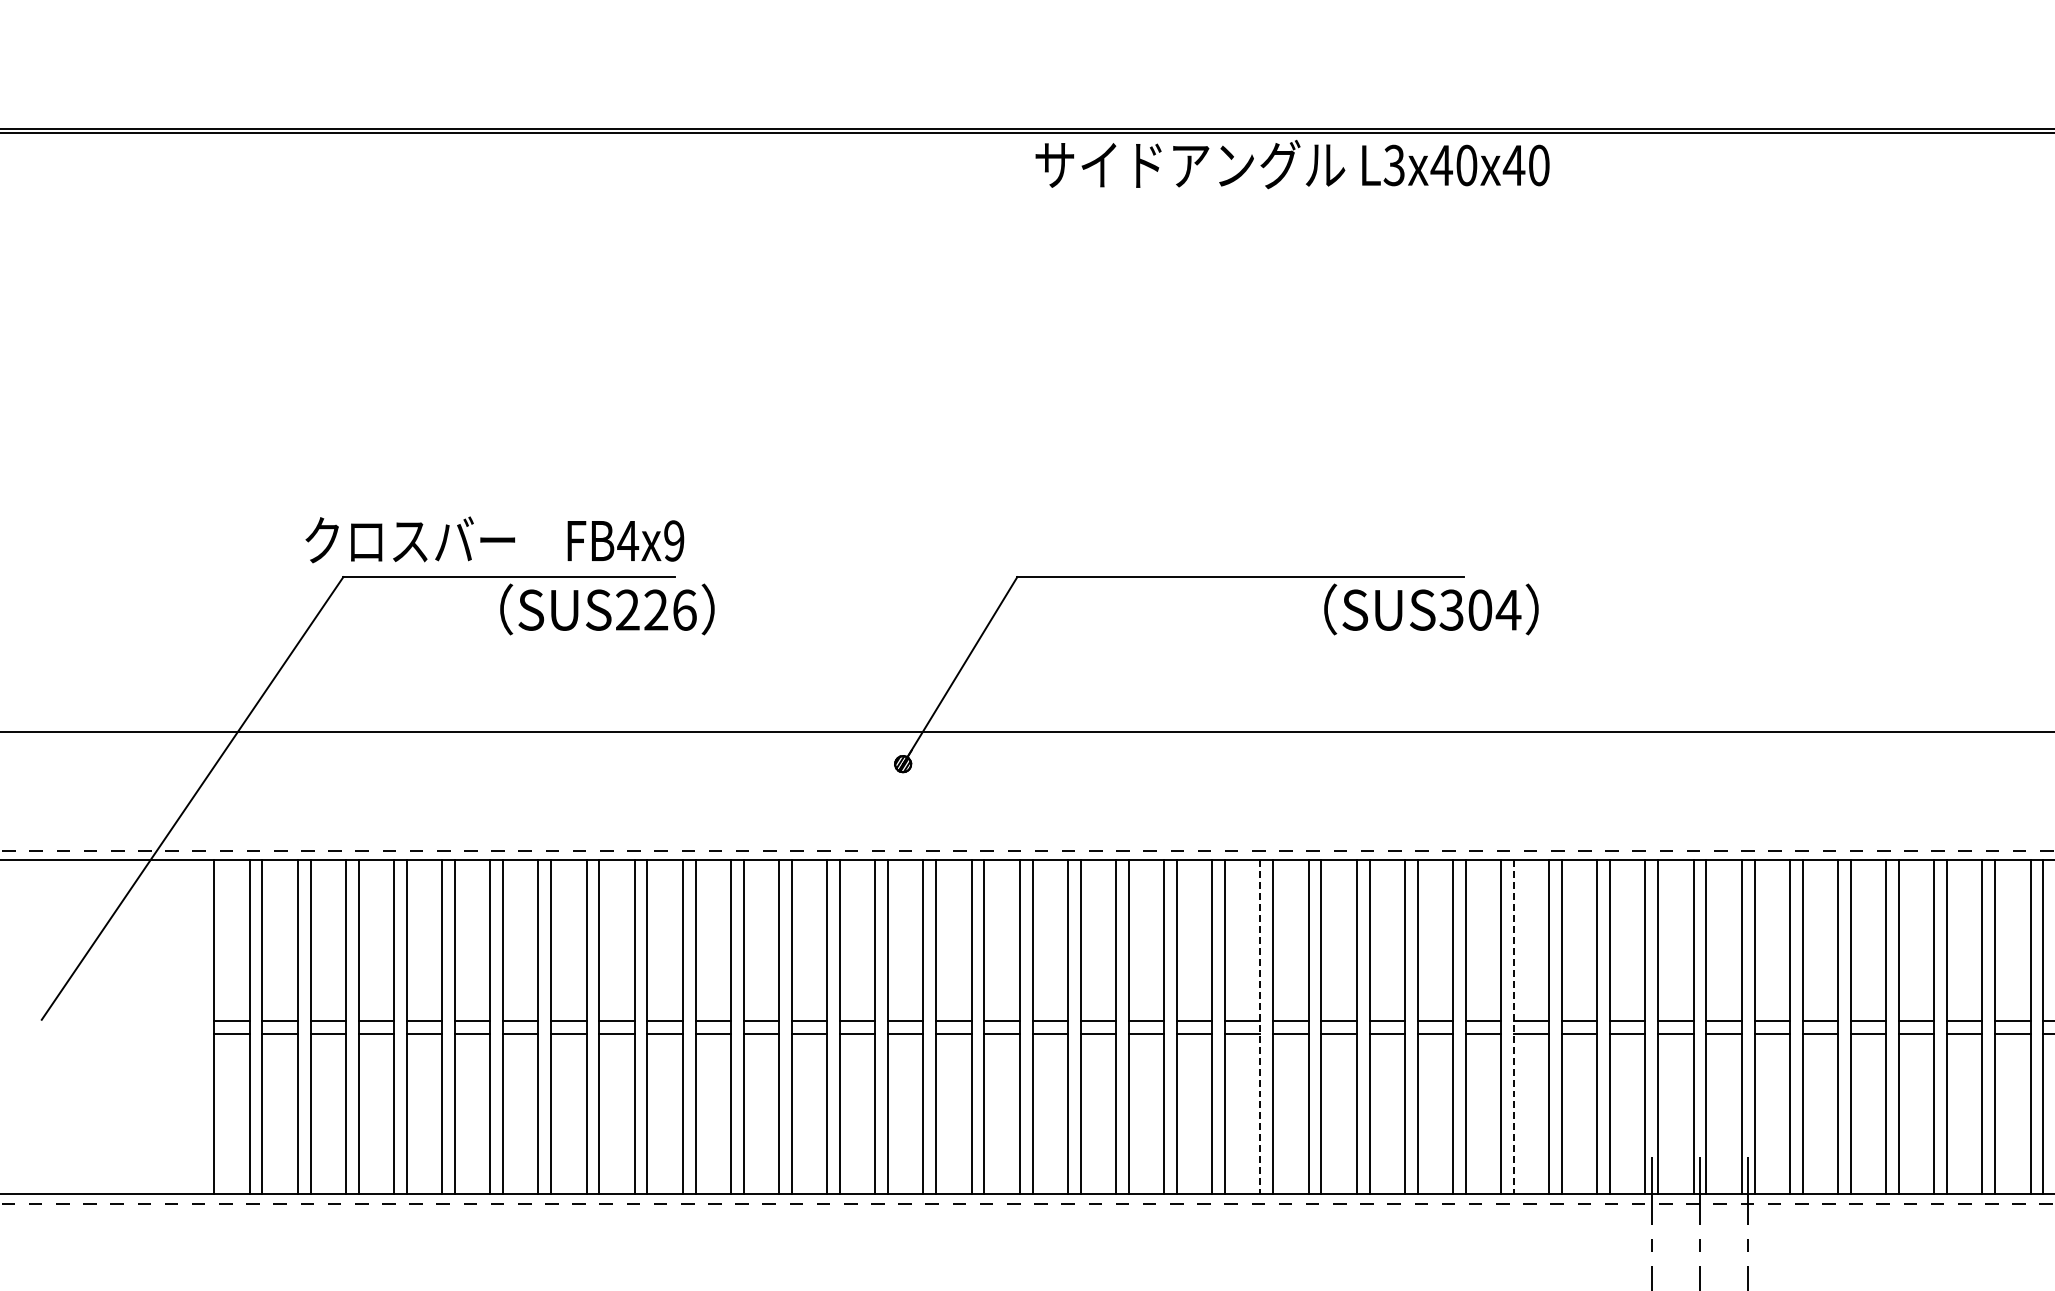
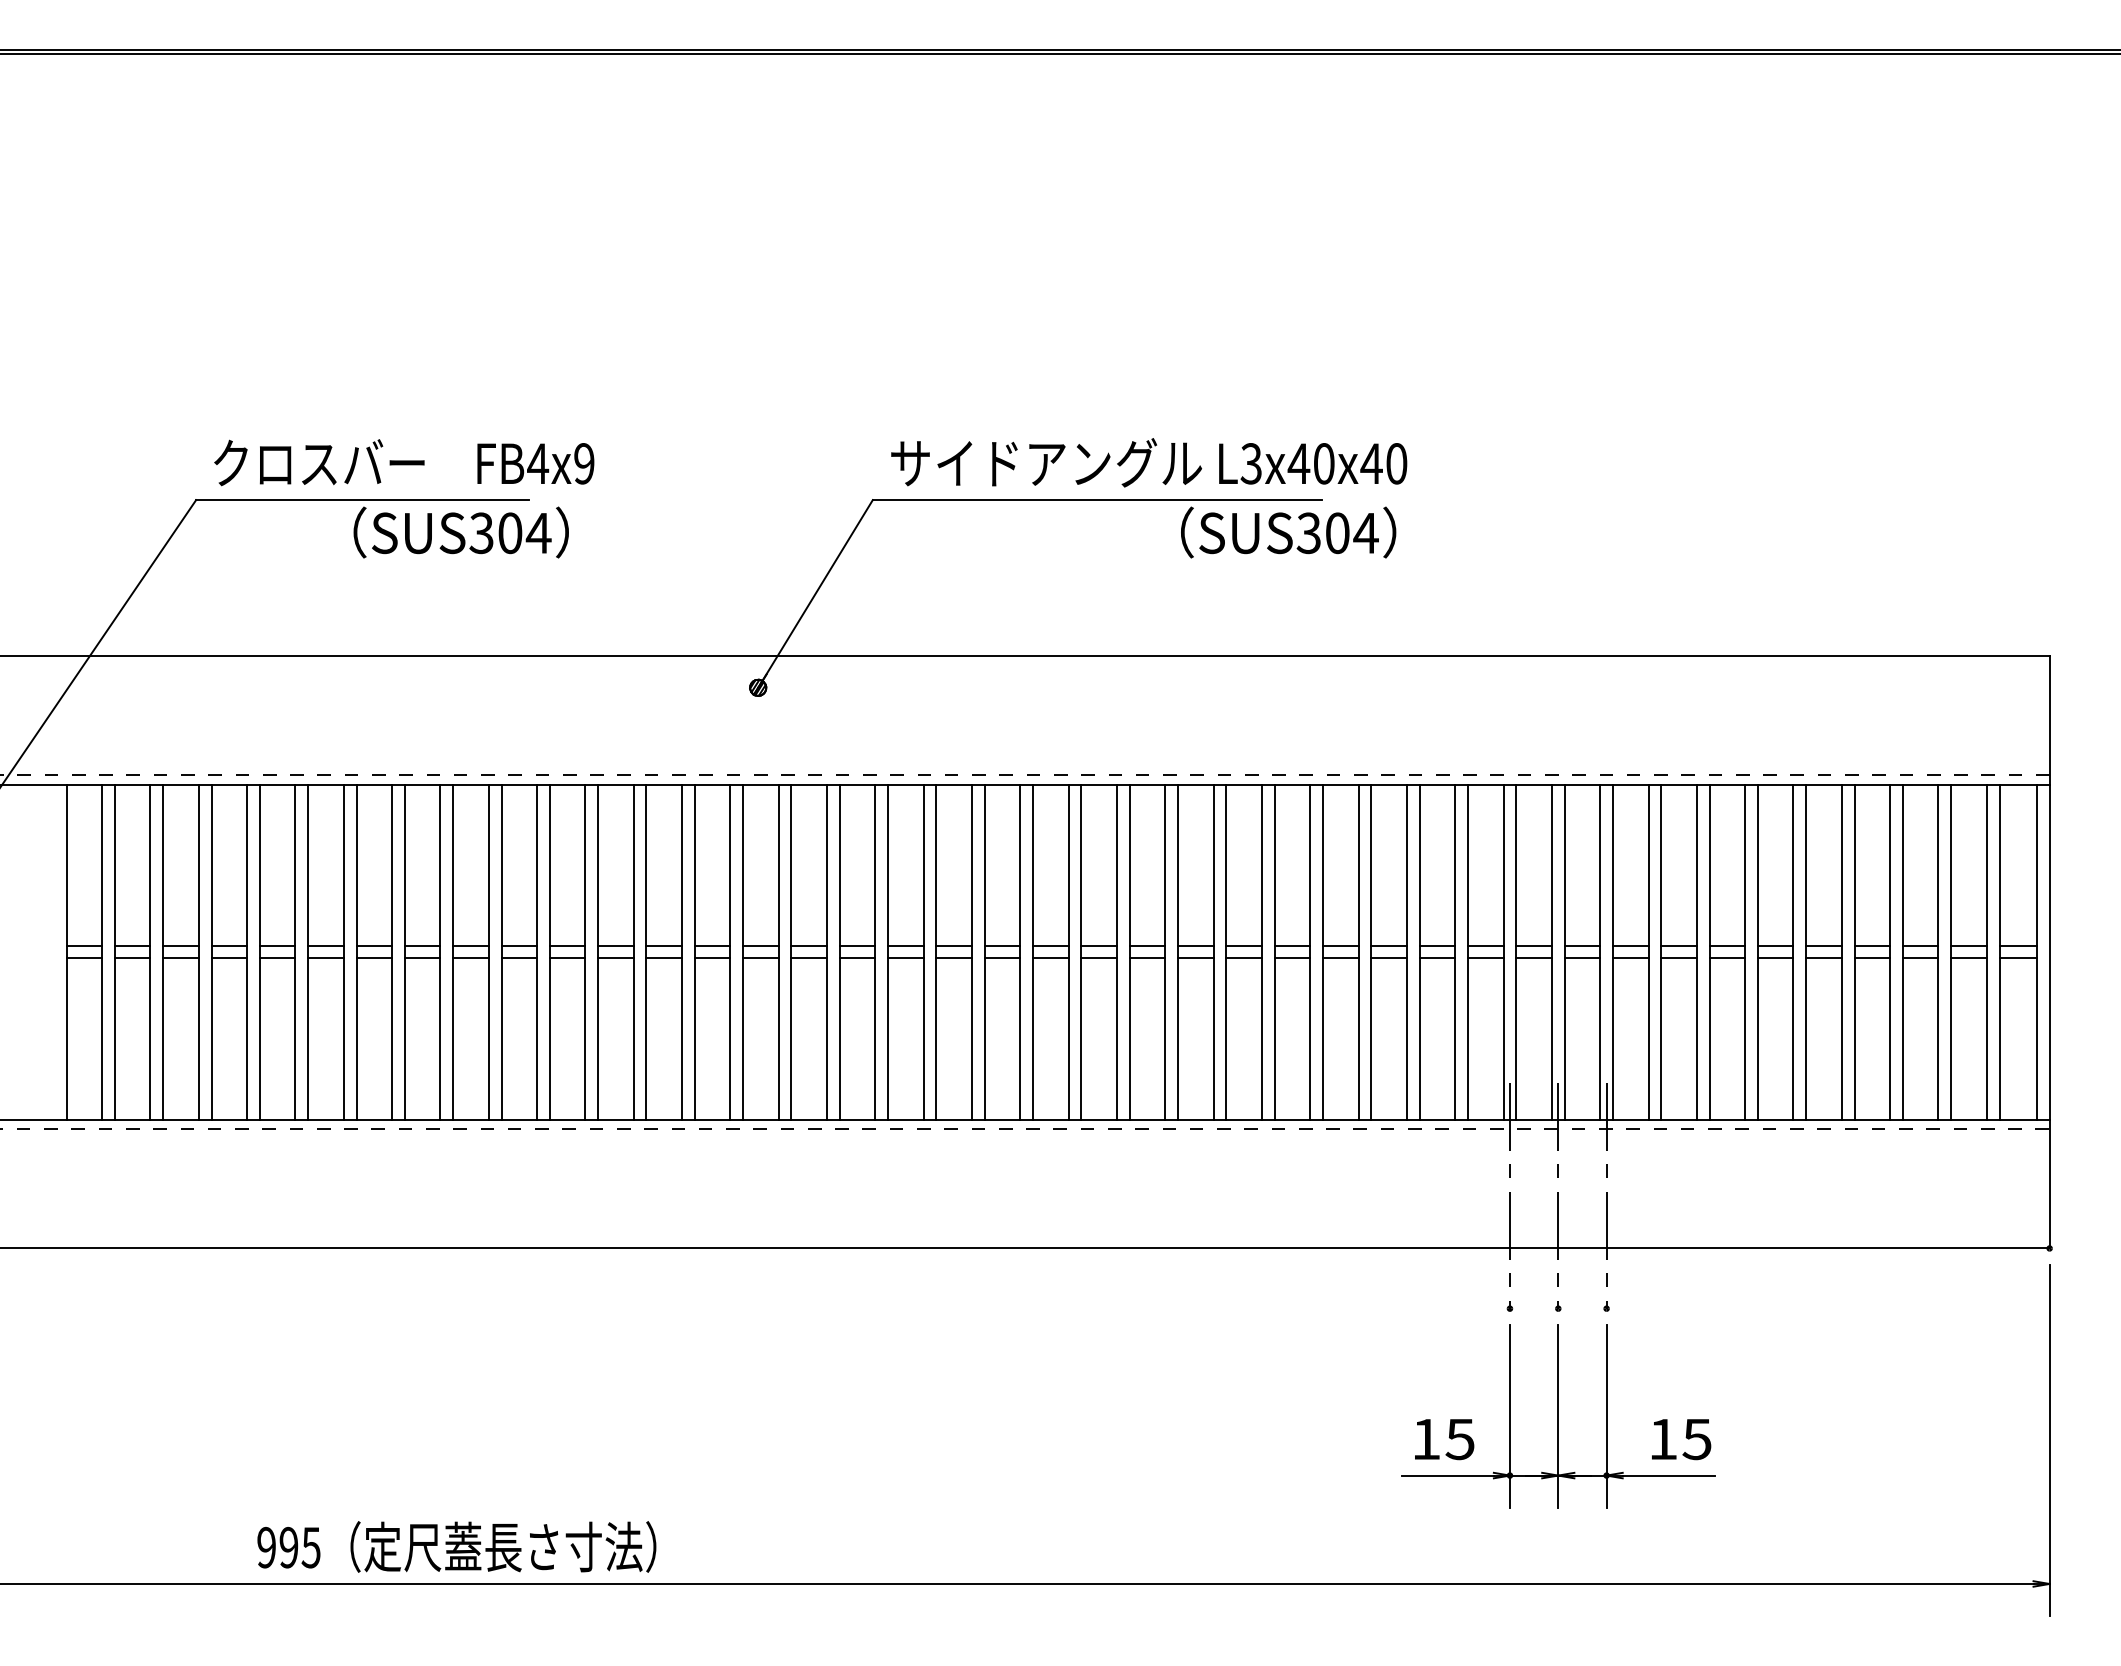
text: (1292, 164) -> (1149, 462), moved
text: (495, 539) -> (404, 462), moved
text: (656, 610) -> (510, 533), SUS226 -> SUS304
line: (1260, 1027) -> (1116, 952), dashed -> solid
line: (1513, 1027) -> (1371, 952), dashed -> solid

